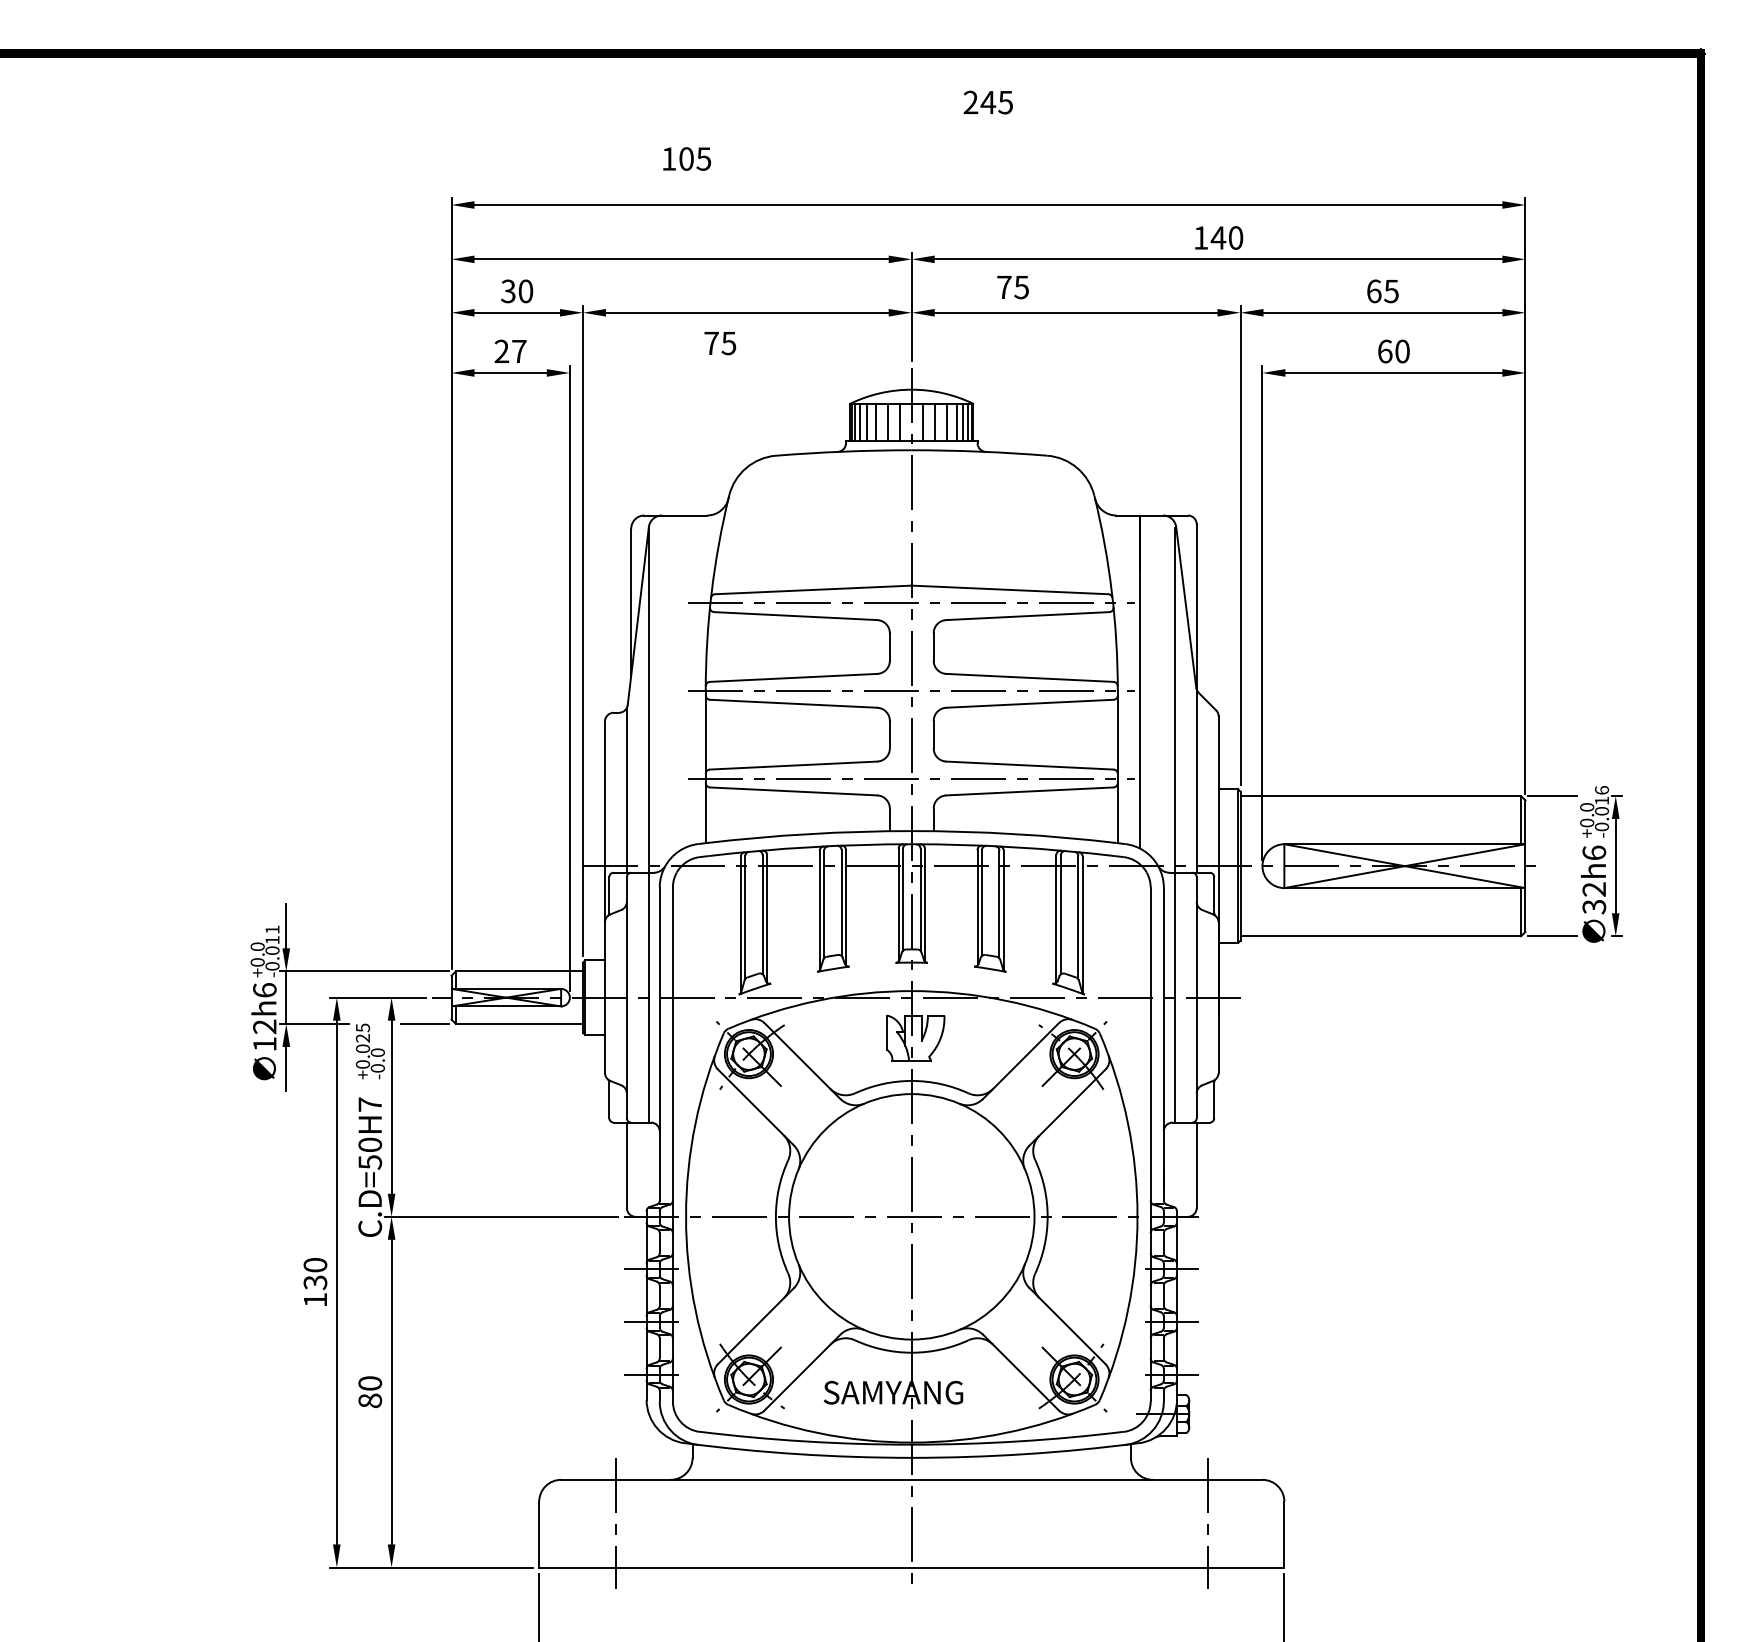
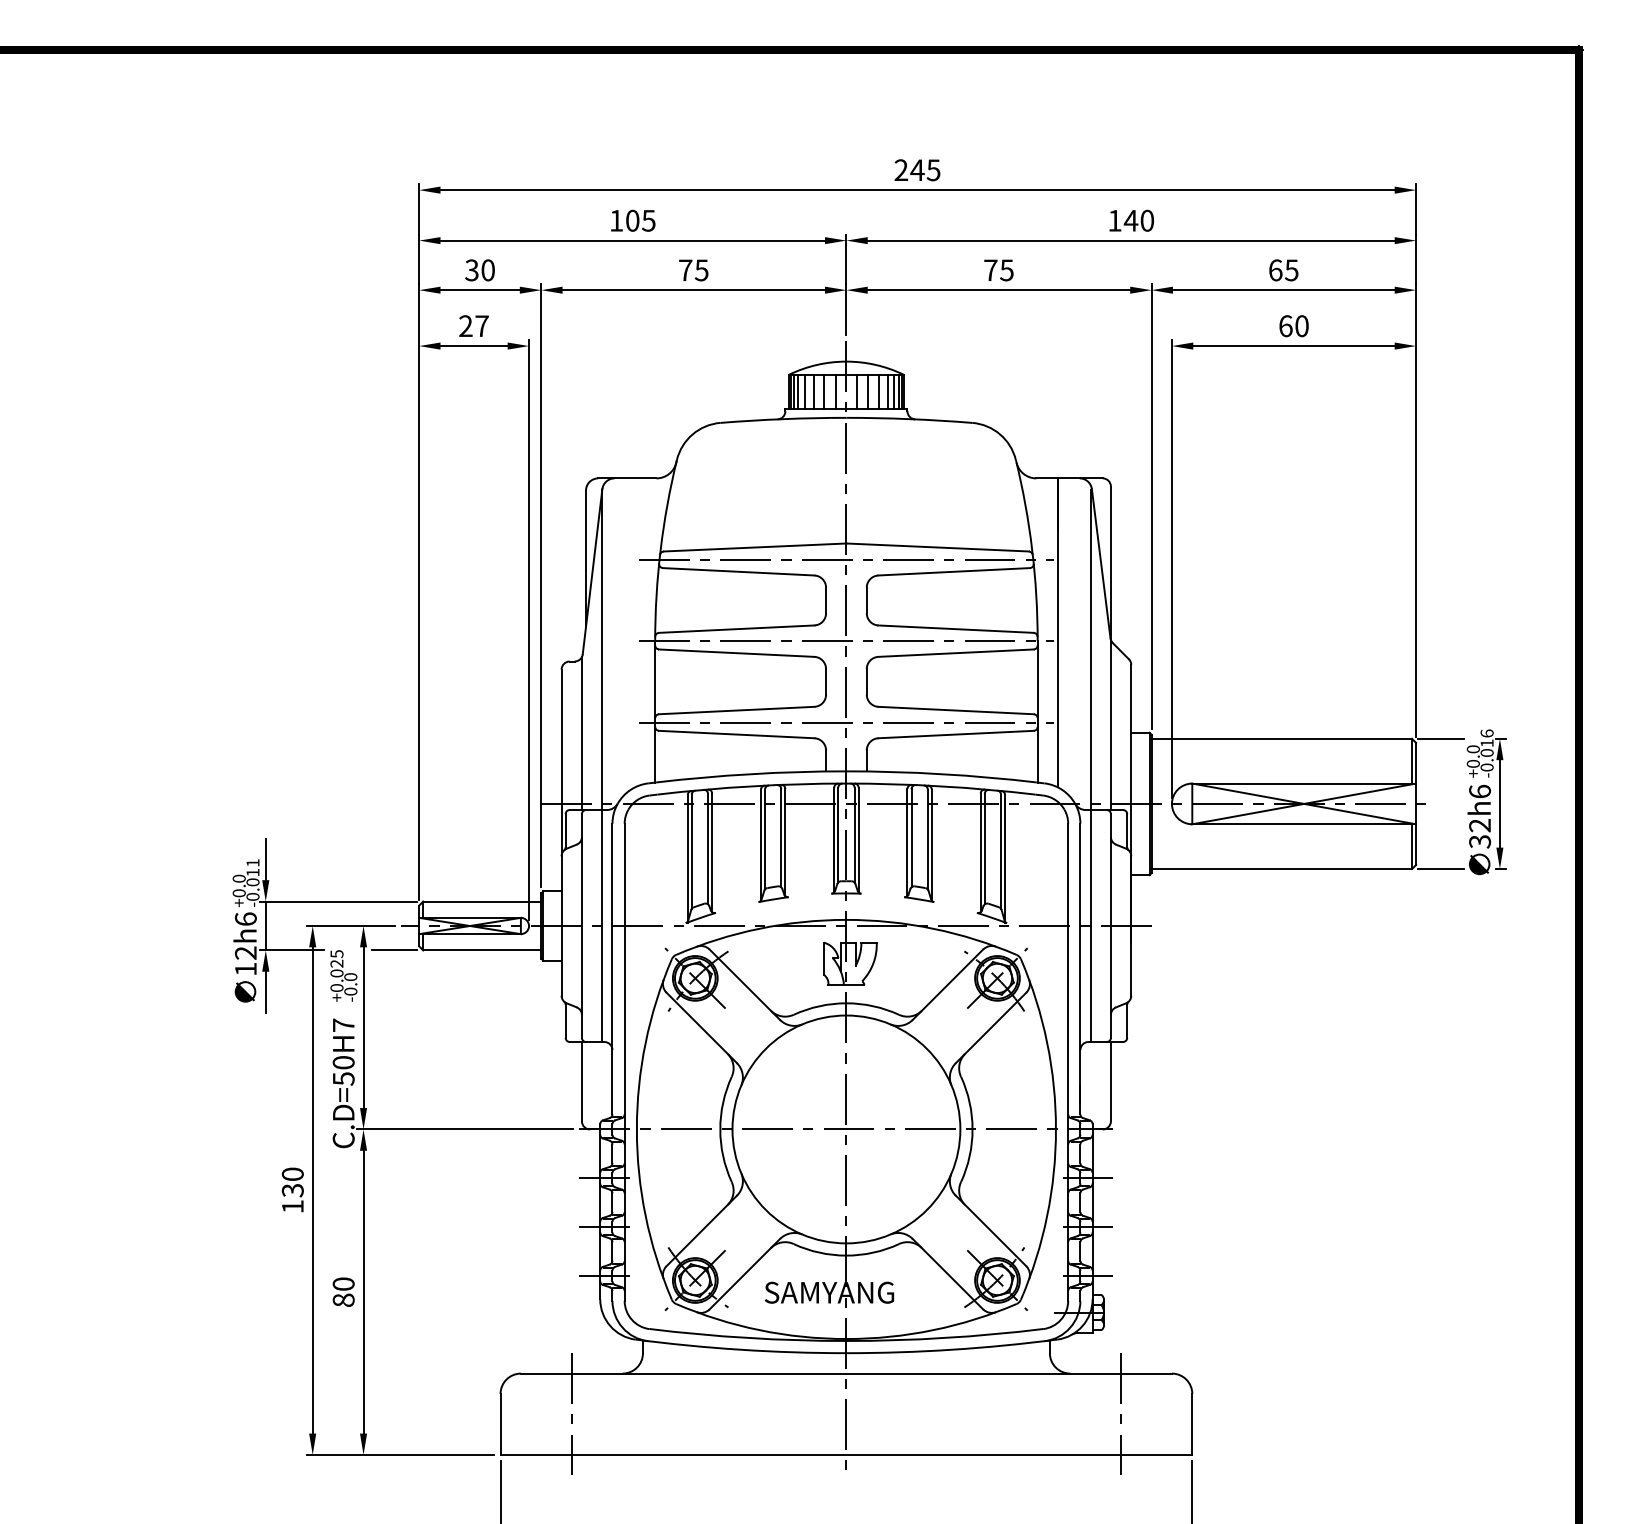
text: (987, 102) -> (916, 170), moved
text: (686, 158) -> (632, 220), moved
text: (1012, 287) -> (998, 270), moved
text: (720, 343) -> (693, 270), moved

